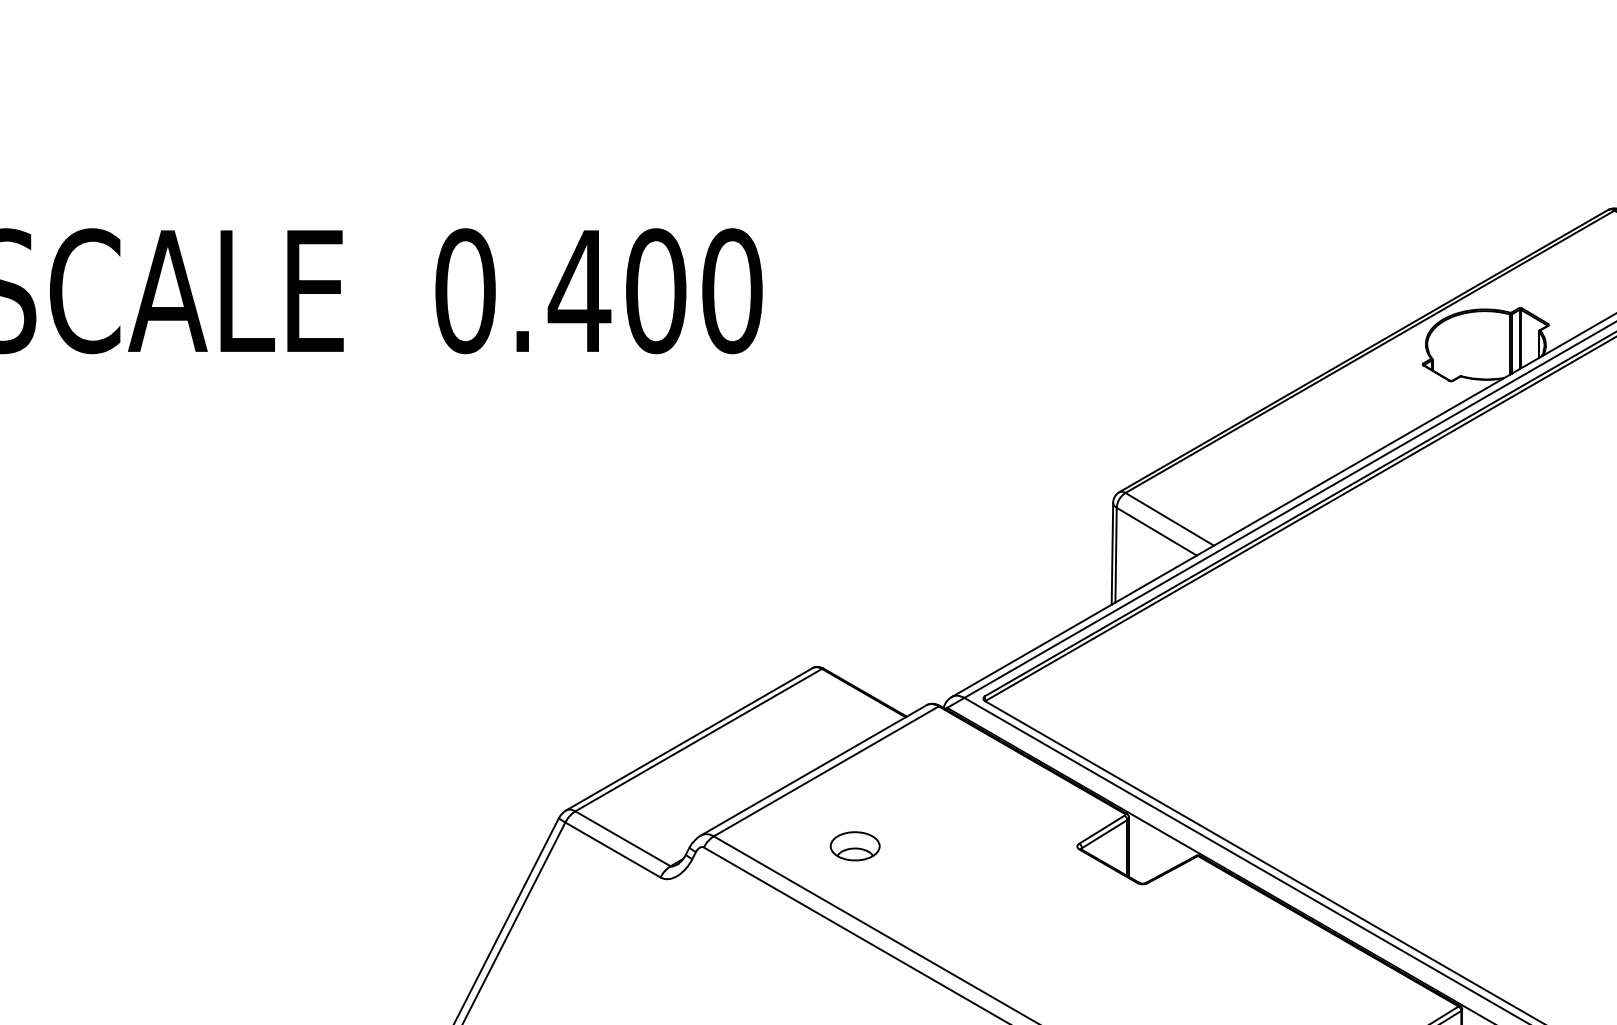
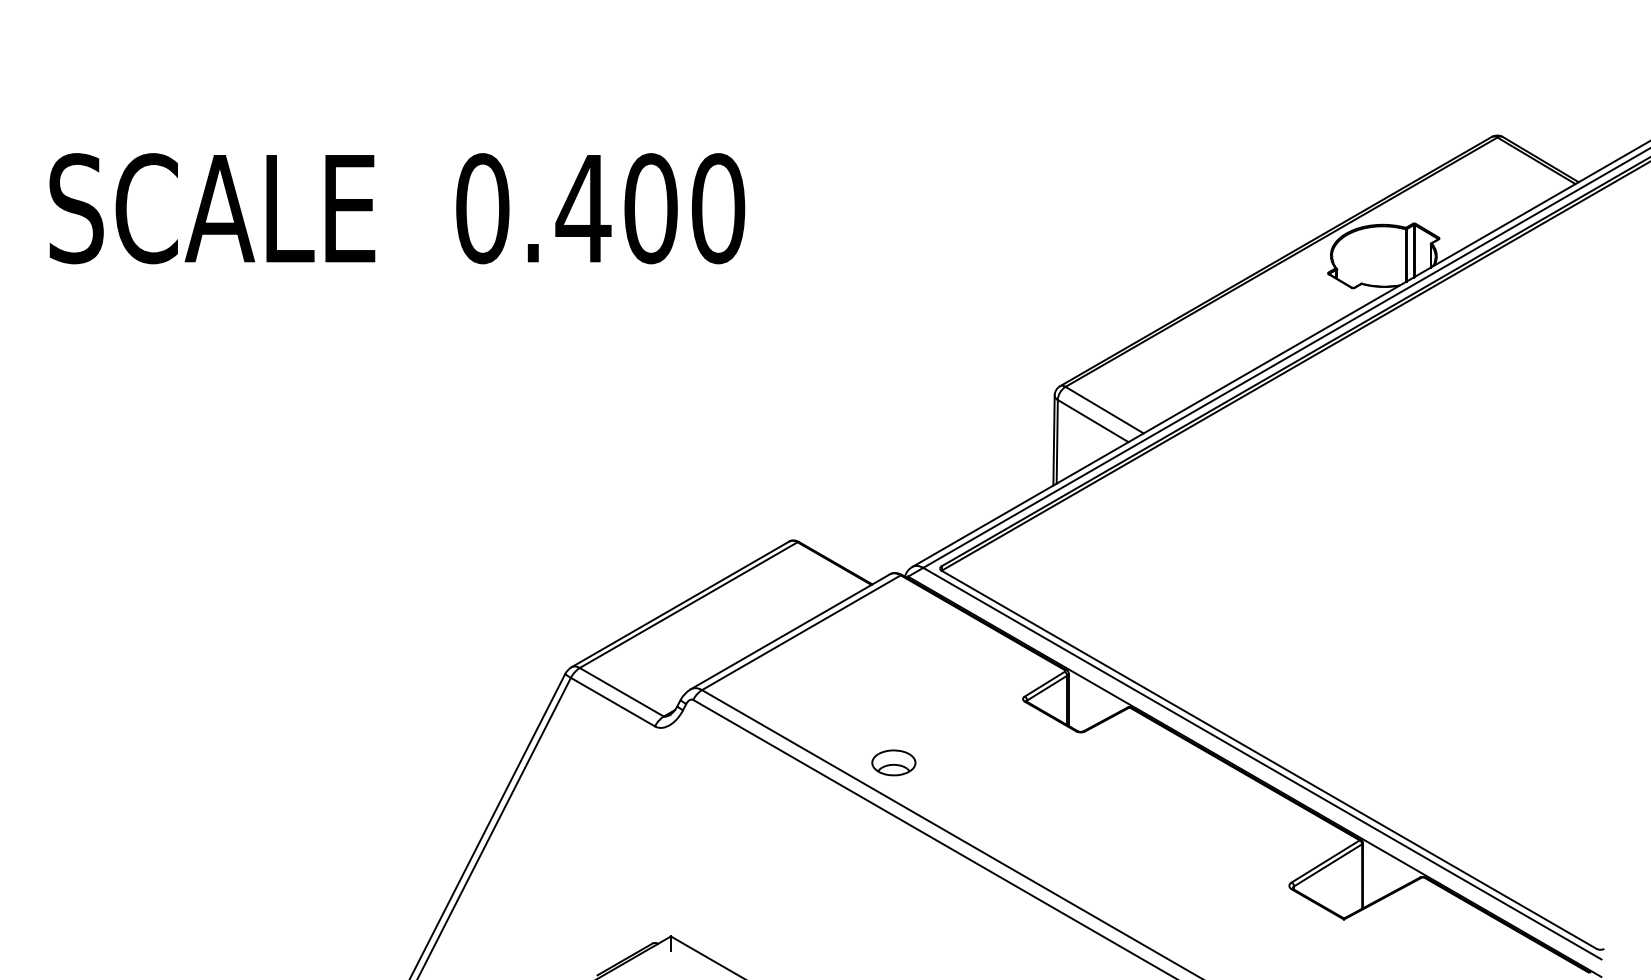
part: (854, 845) -> (893, 762), moved

